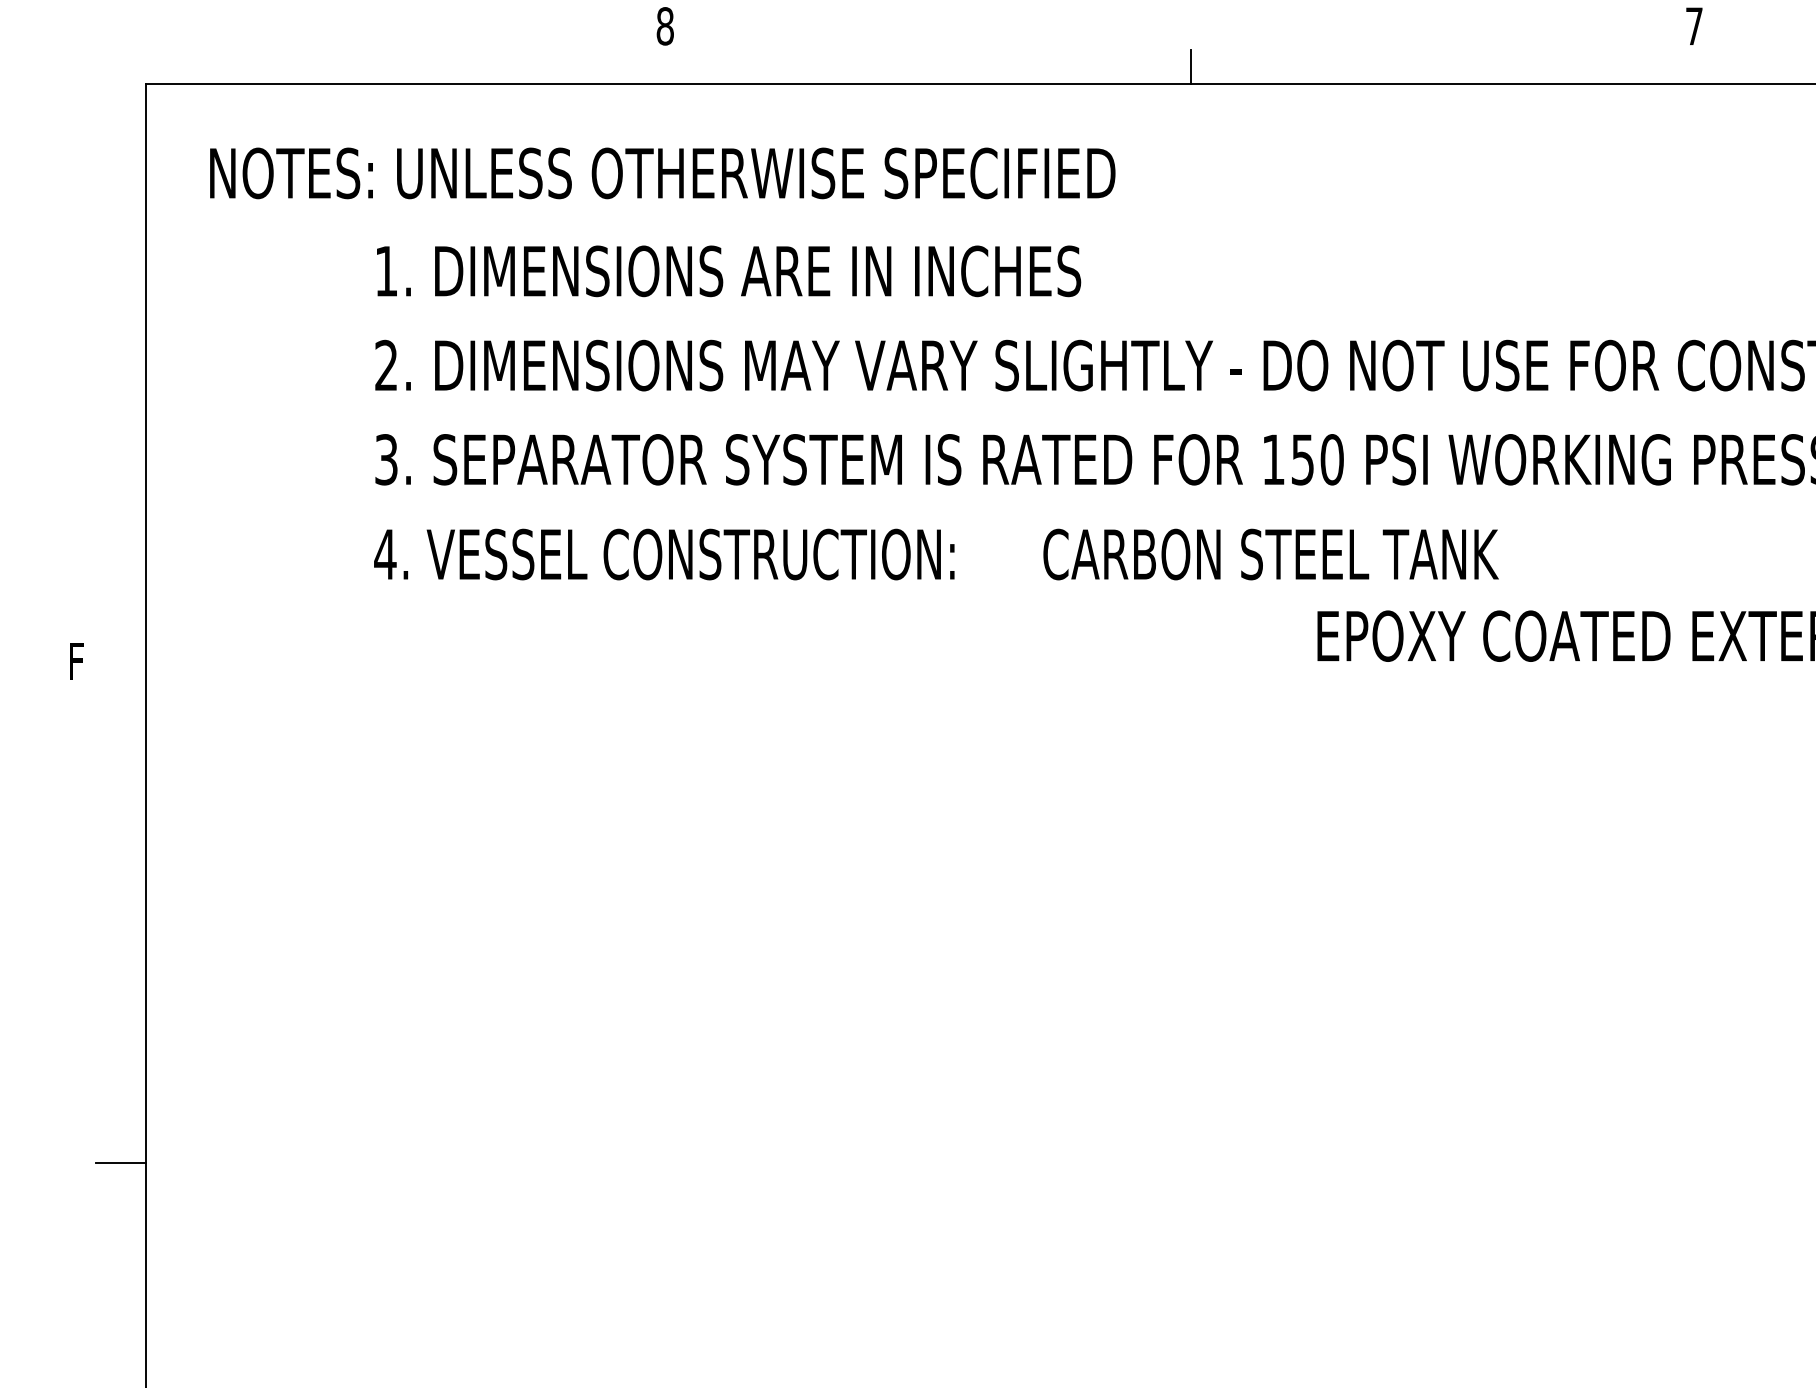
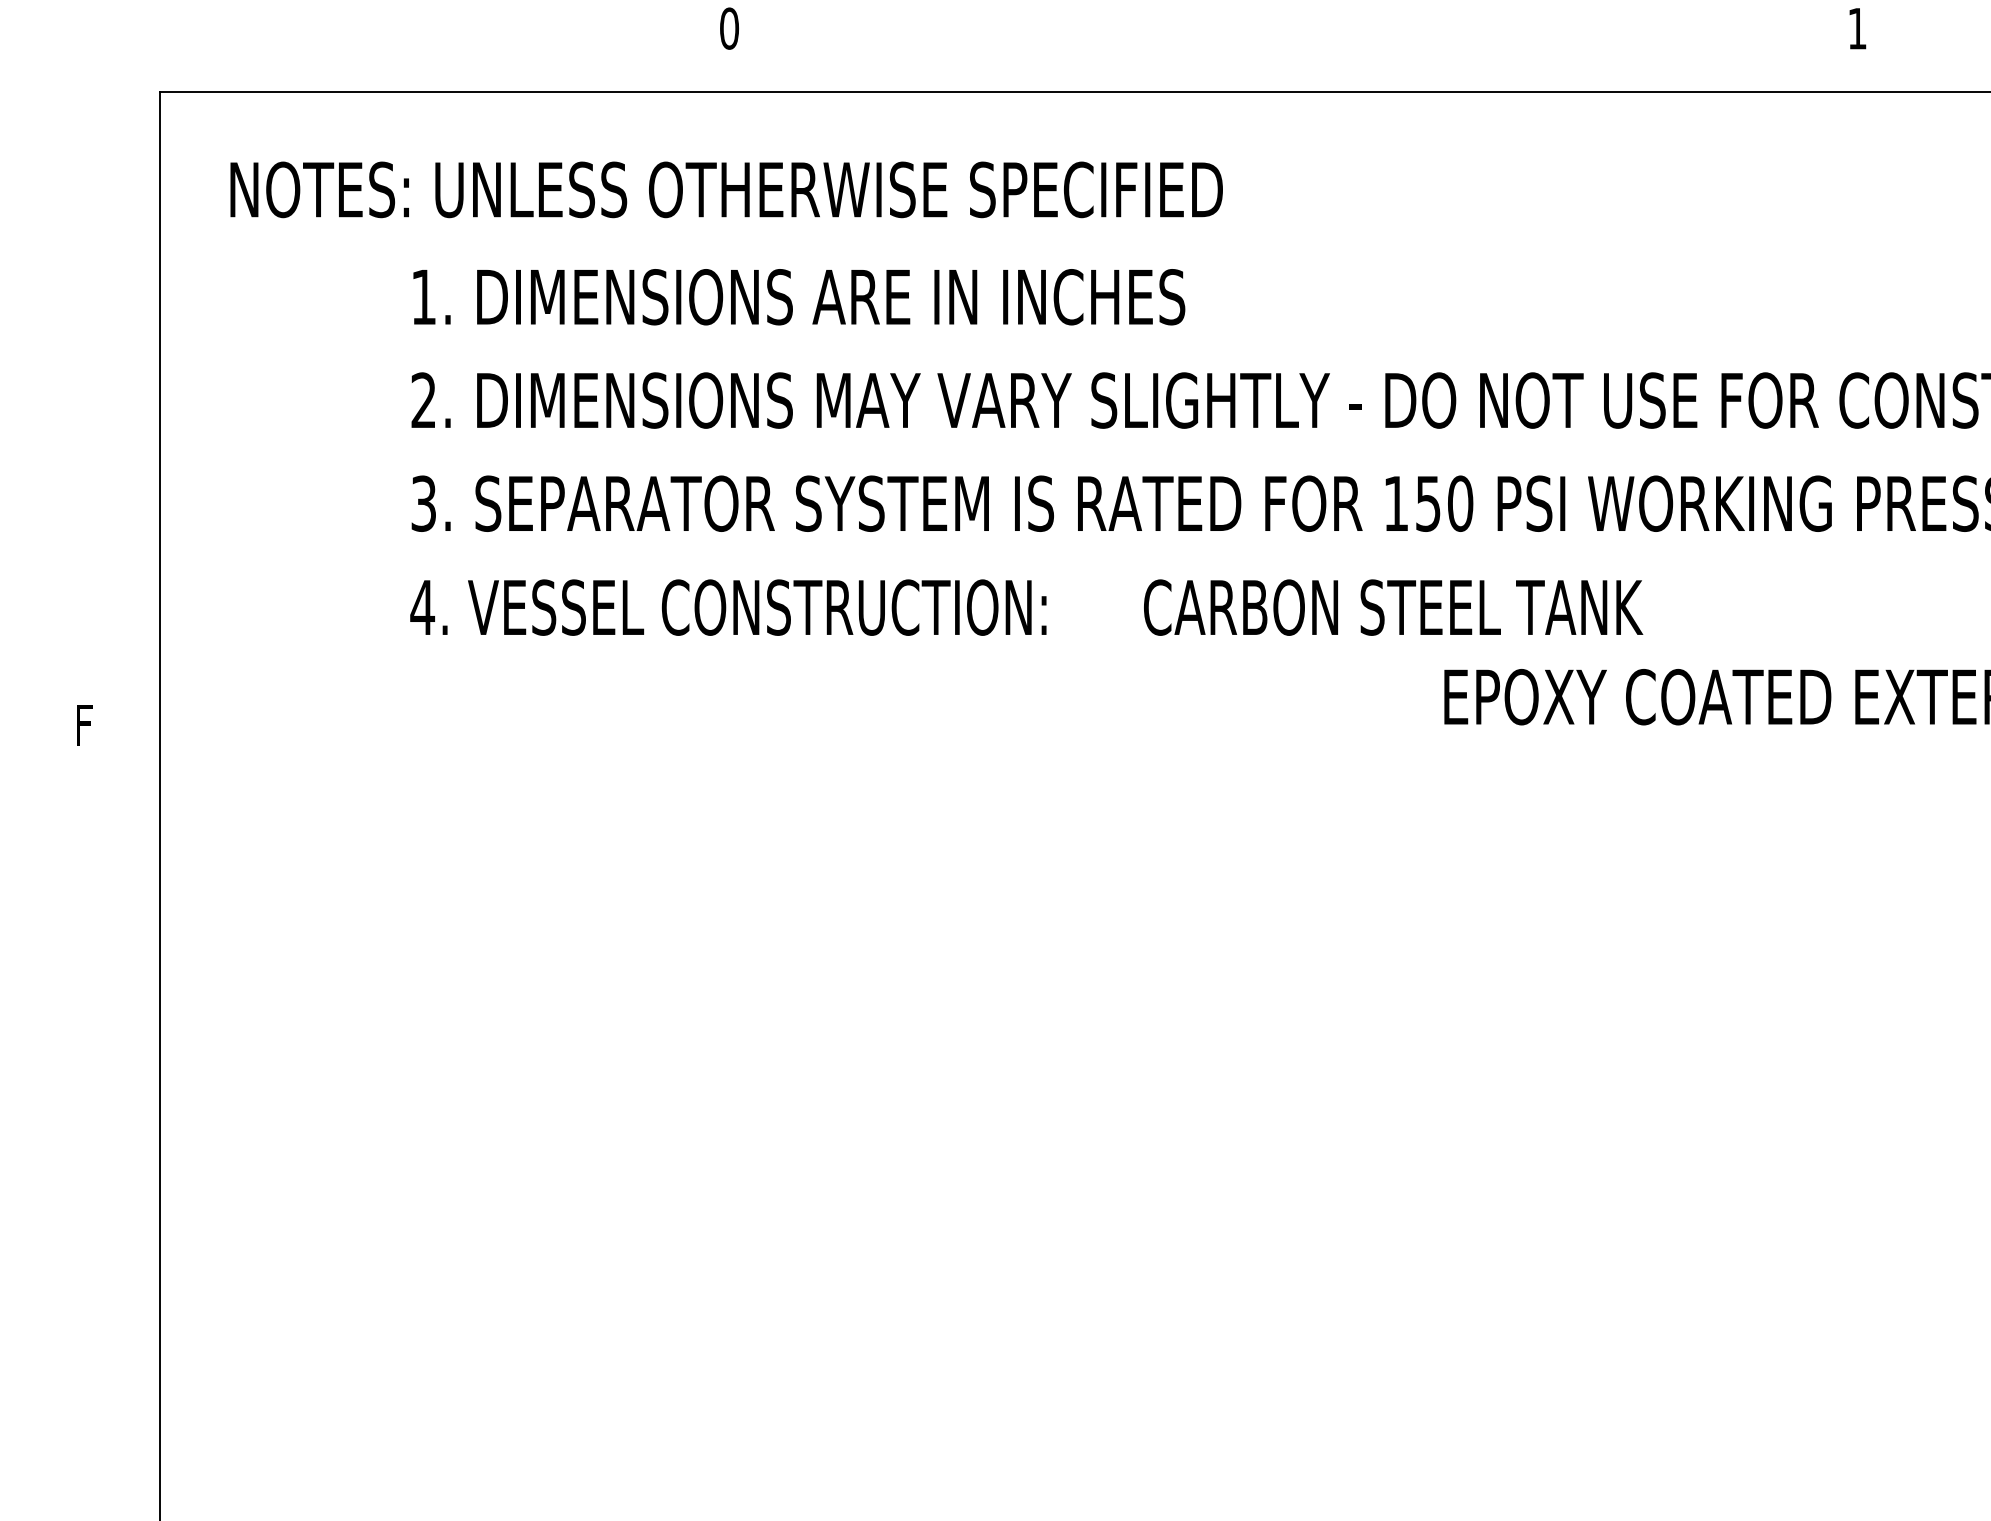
text: (665, 26) -> (729, 28), 8 -> 0
text: (1694, 26) -> (1857, 28), 7 -> 1
line: (1191, 67) -> (1306, 73), removed
line: (120, 1163) -> (132, 1275), removed

